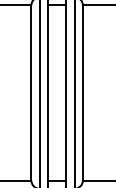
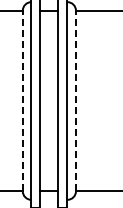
line: (31, 92) -> (22, 100), solid -> dashed
line: (82, 92) -> (75, 100), solid -> dashed

